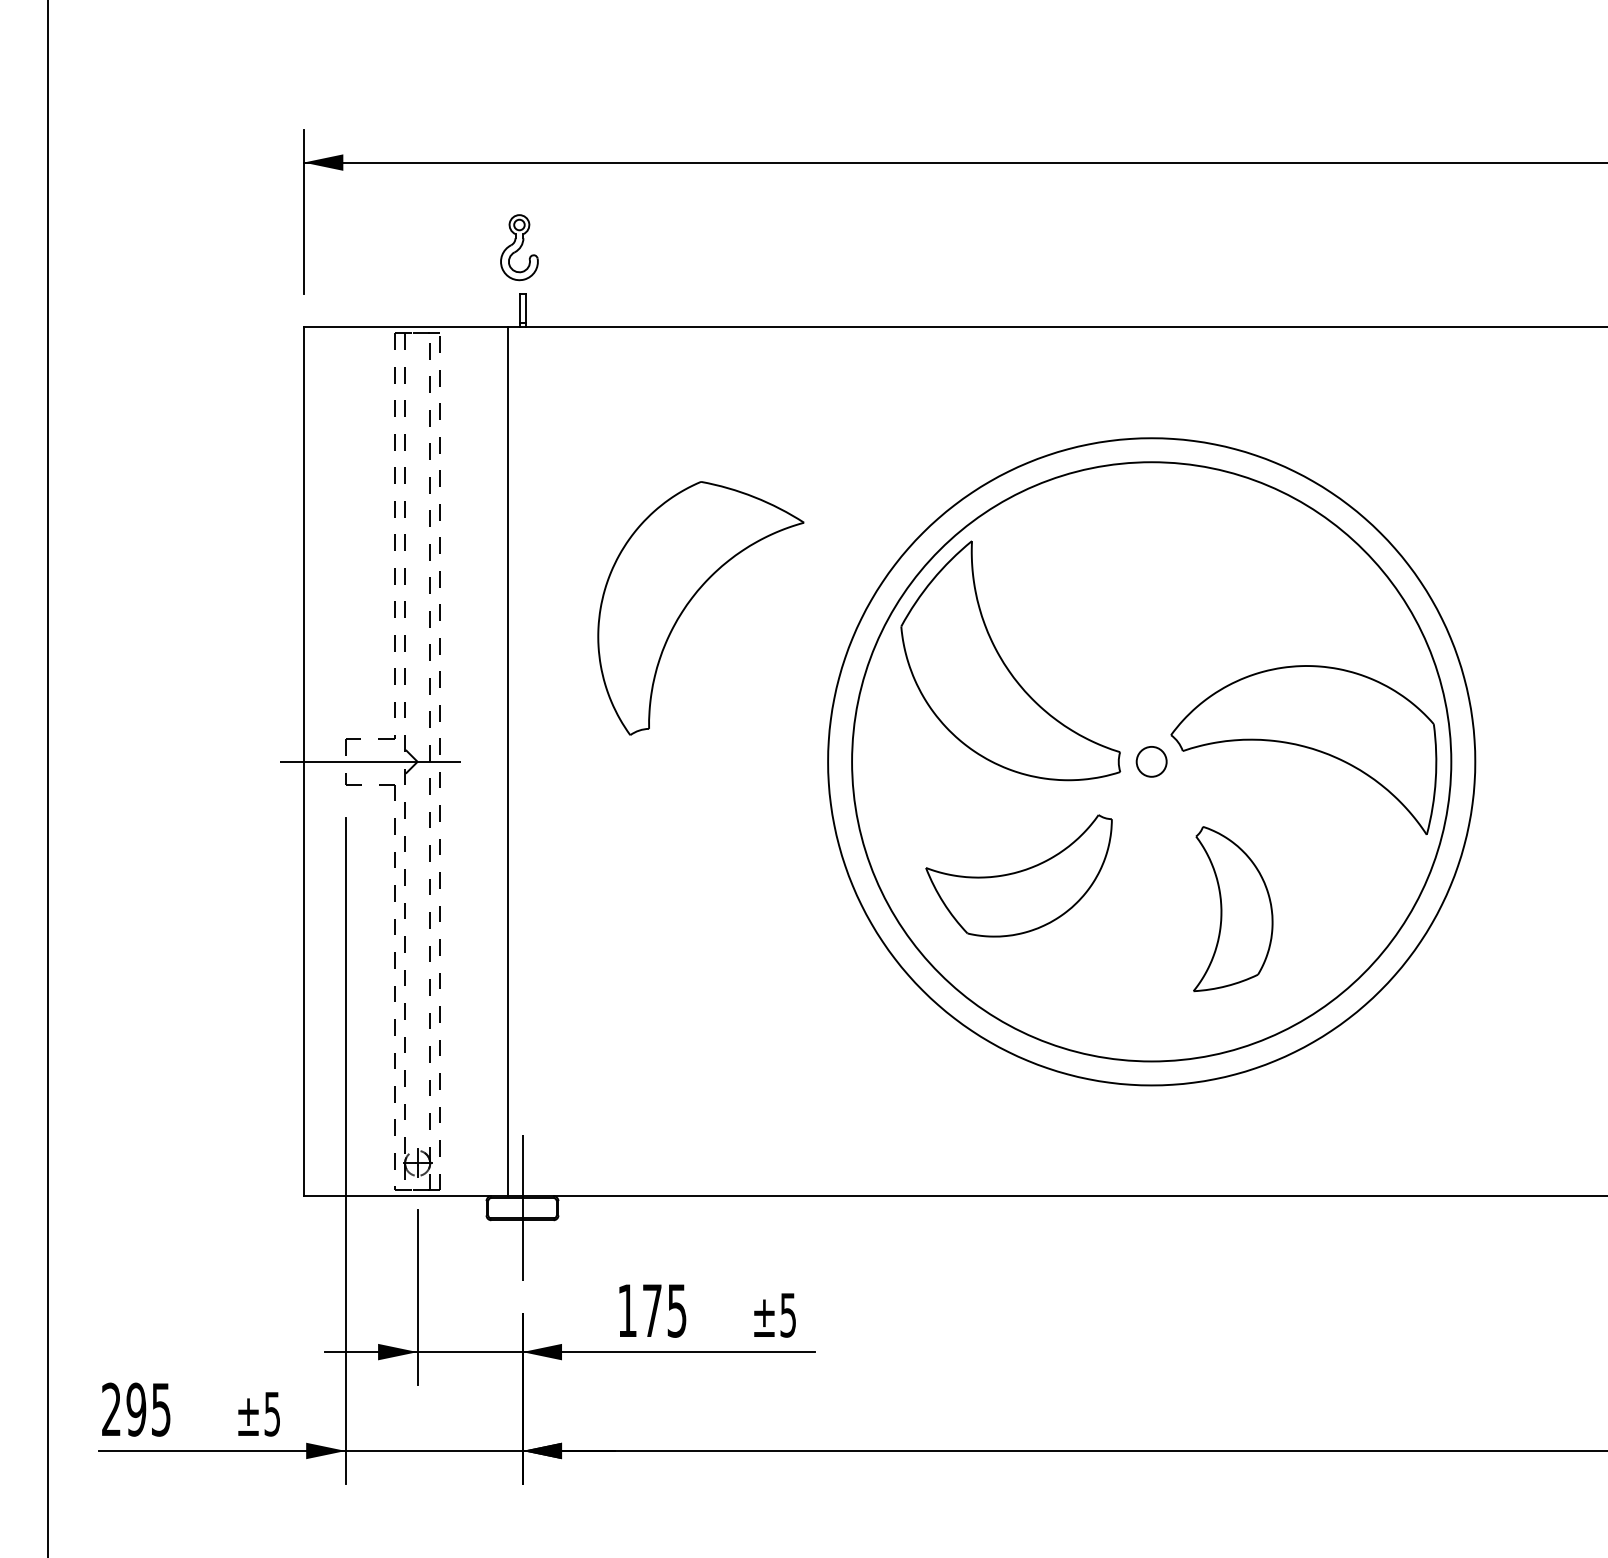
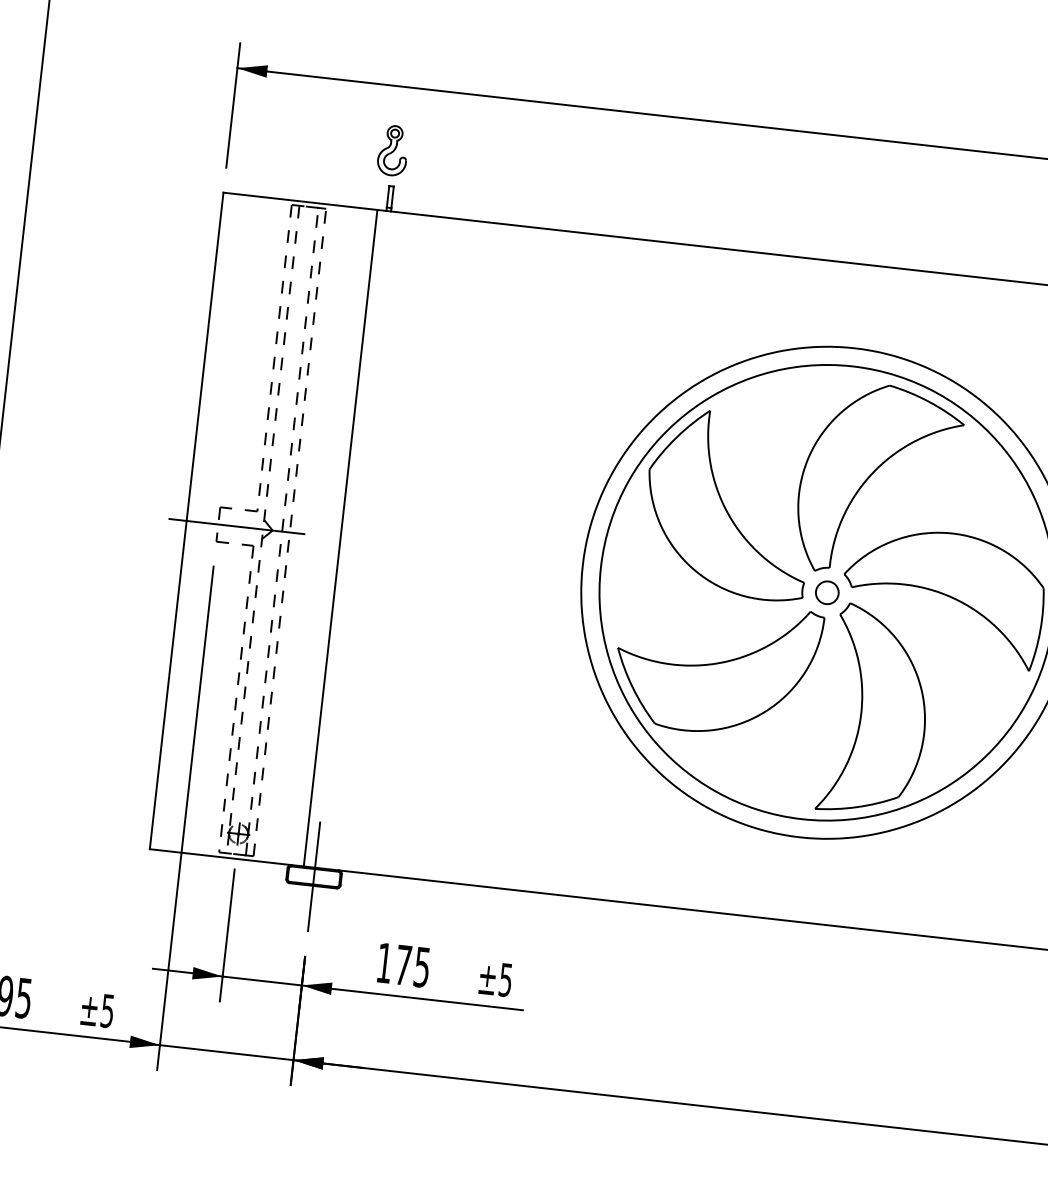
part: (692, 599) -> (873, 473), moved
part: (1018, 875) -> (717, 667), size x1.43
part: (1232, 908) -> (875, 710), size x1.67

